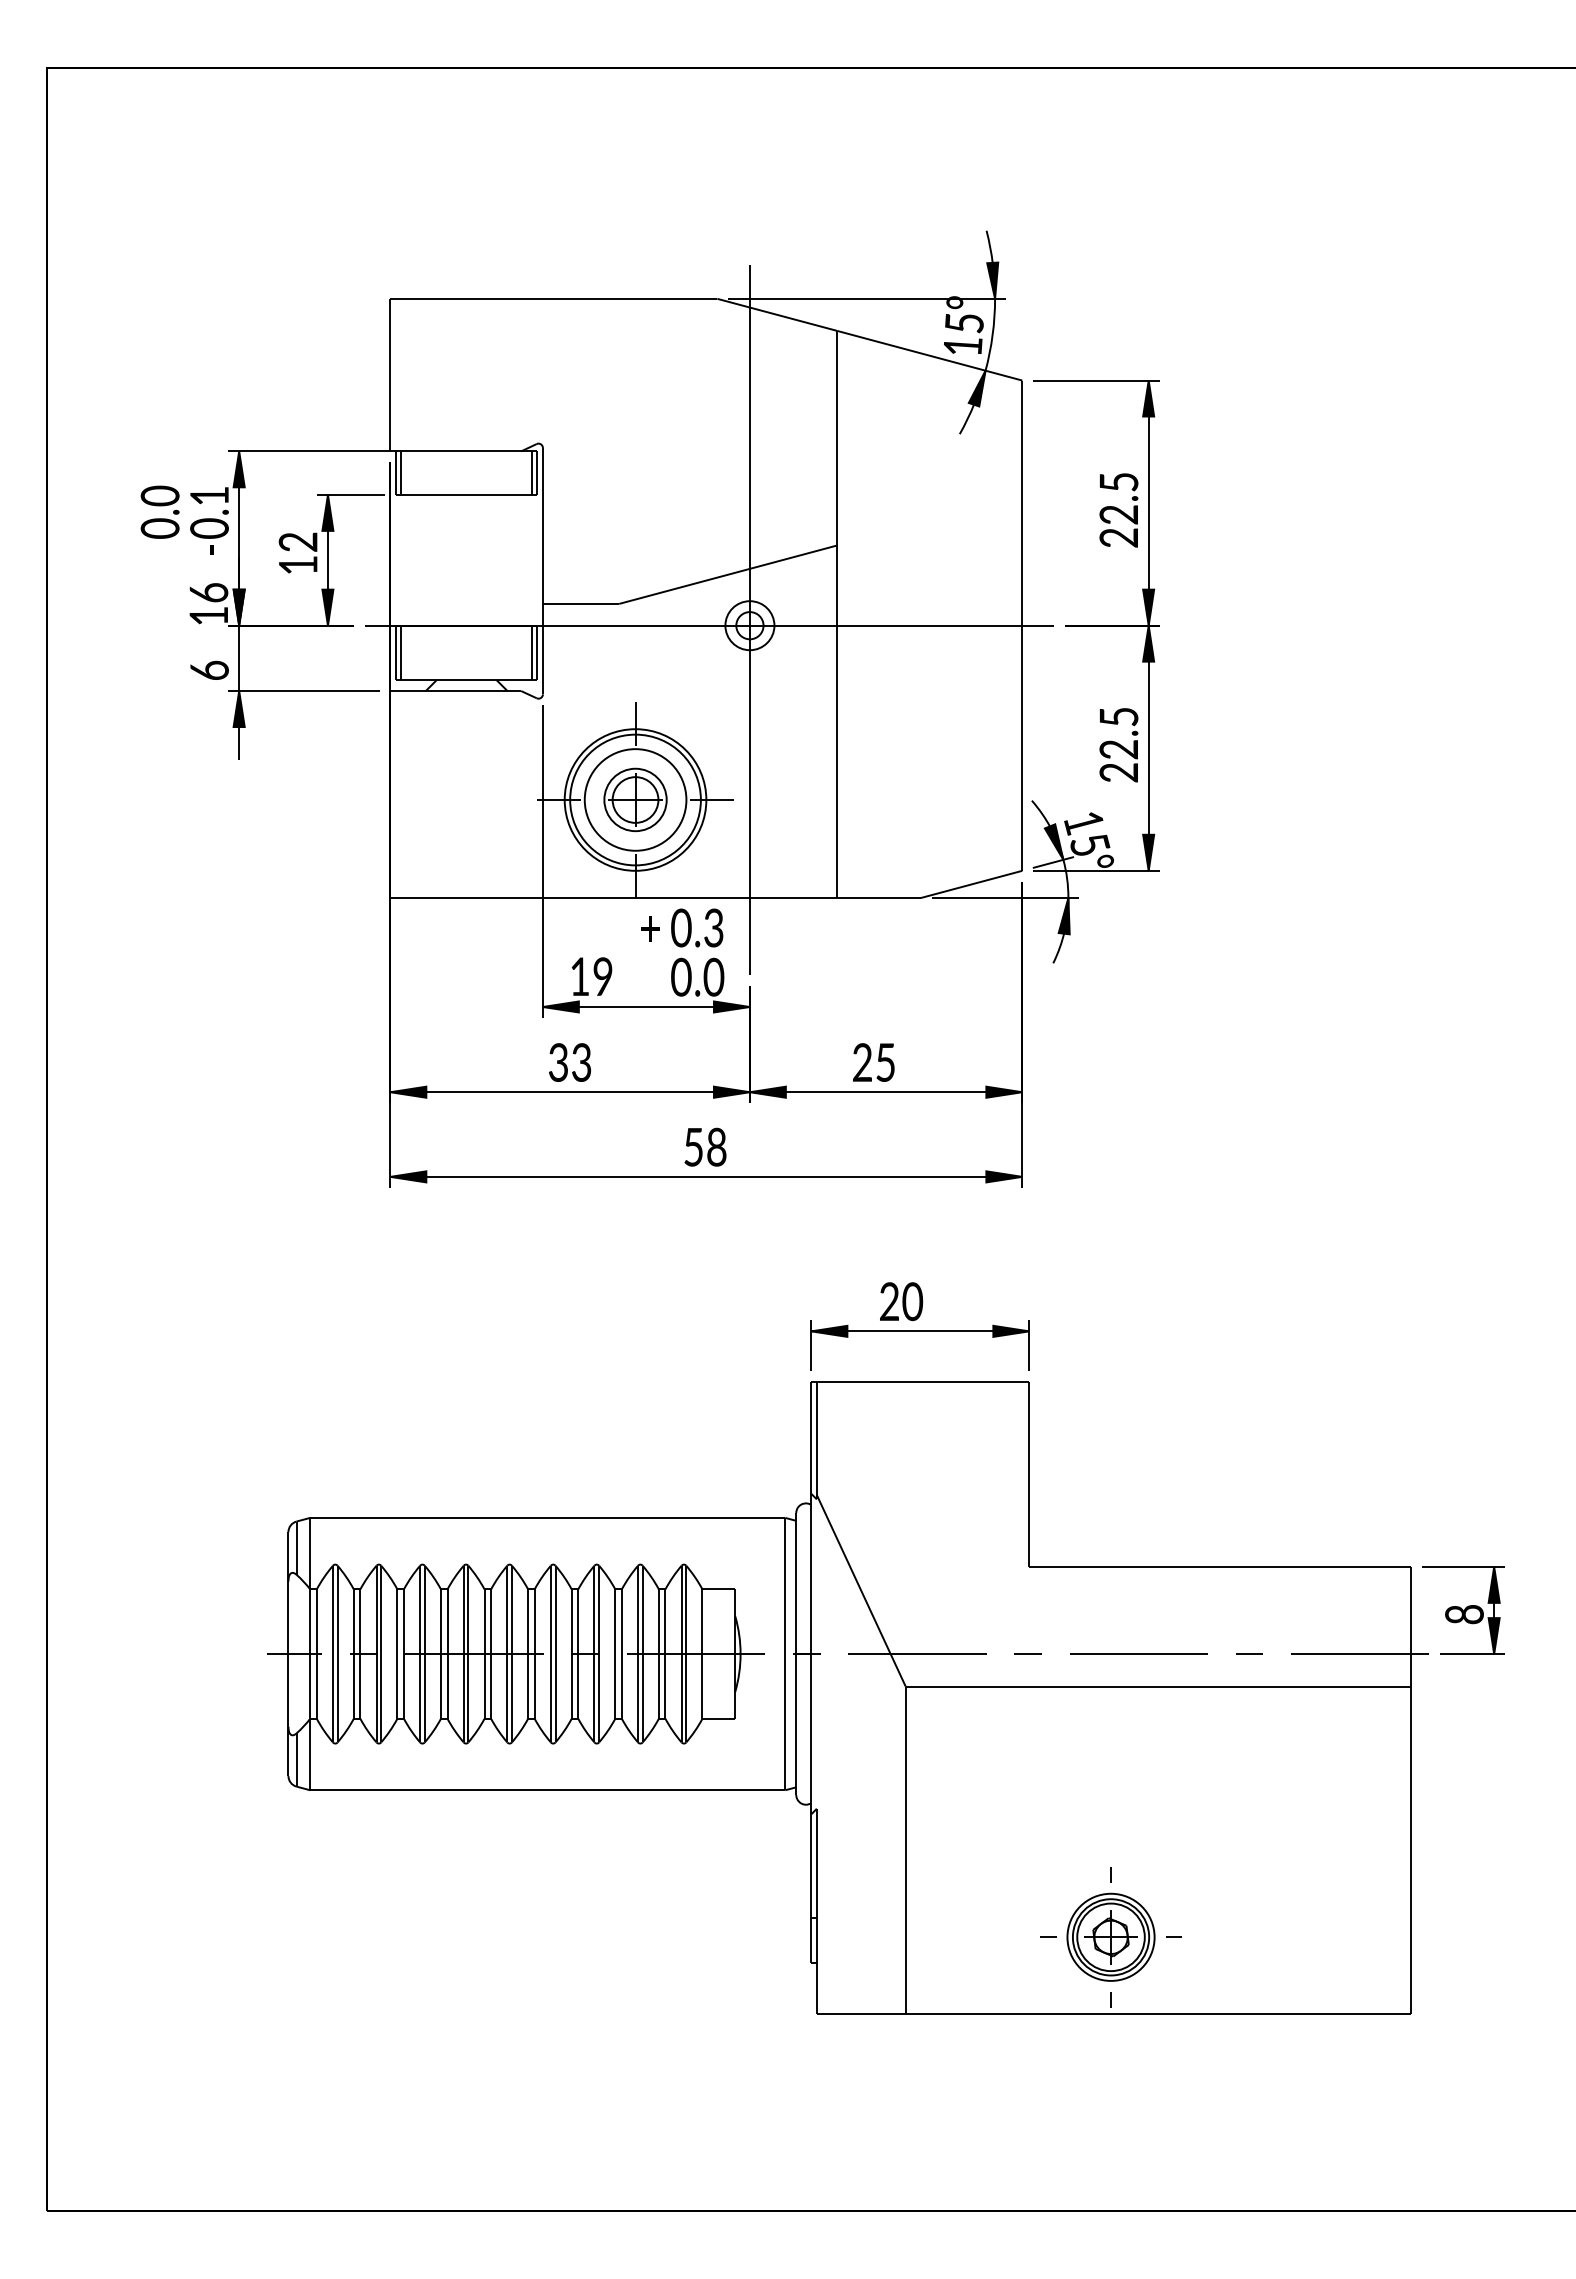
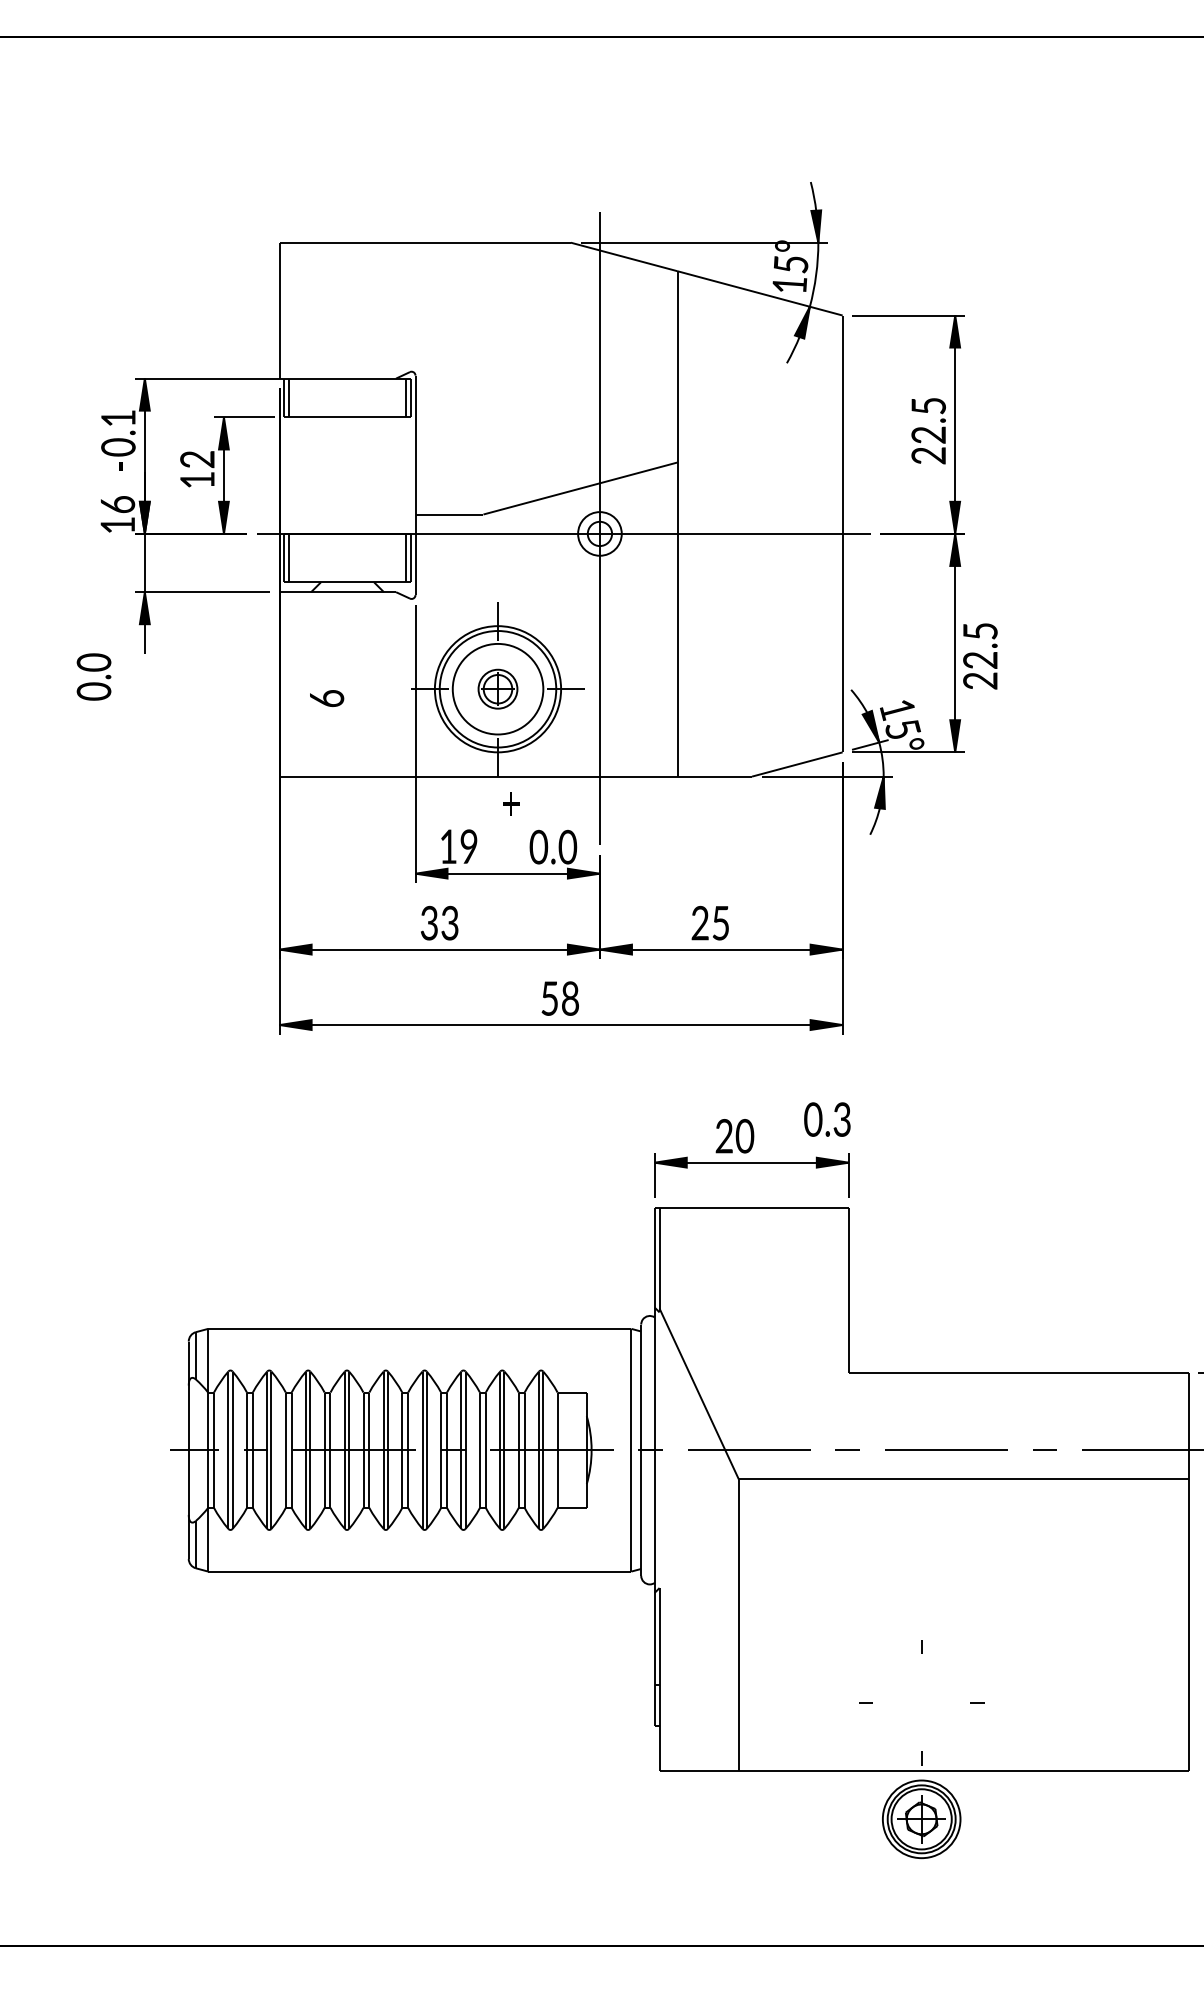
text: (159, 511) -> (93, 676), moved
text: (209, 669) -> (326, 697), moved
text: (1118, 745) -> (980, 656), moved
part: (635, 799) -> (497, 688), size x0.7
text: (697, 927) -> (827, 1119), moved
part: (1110, 1936) -> (921, 1818), moved

